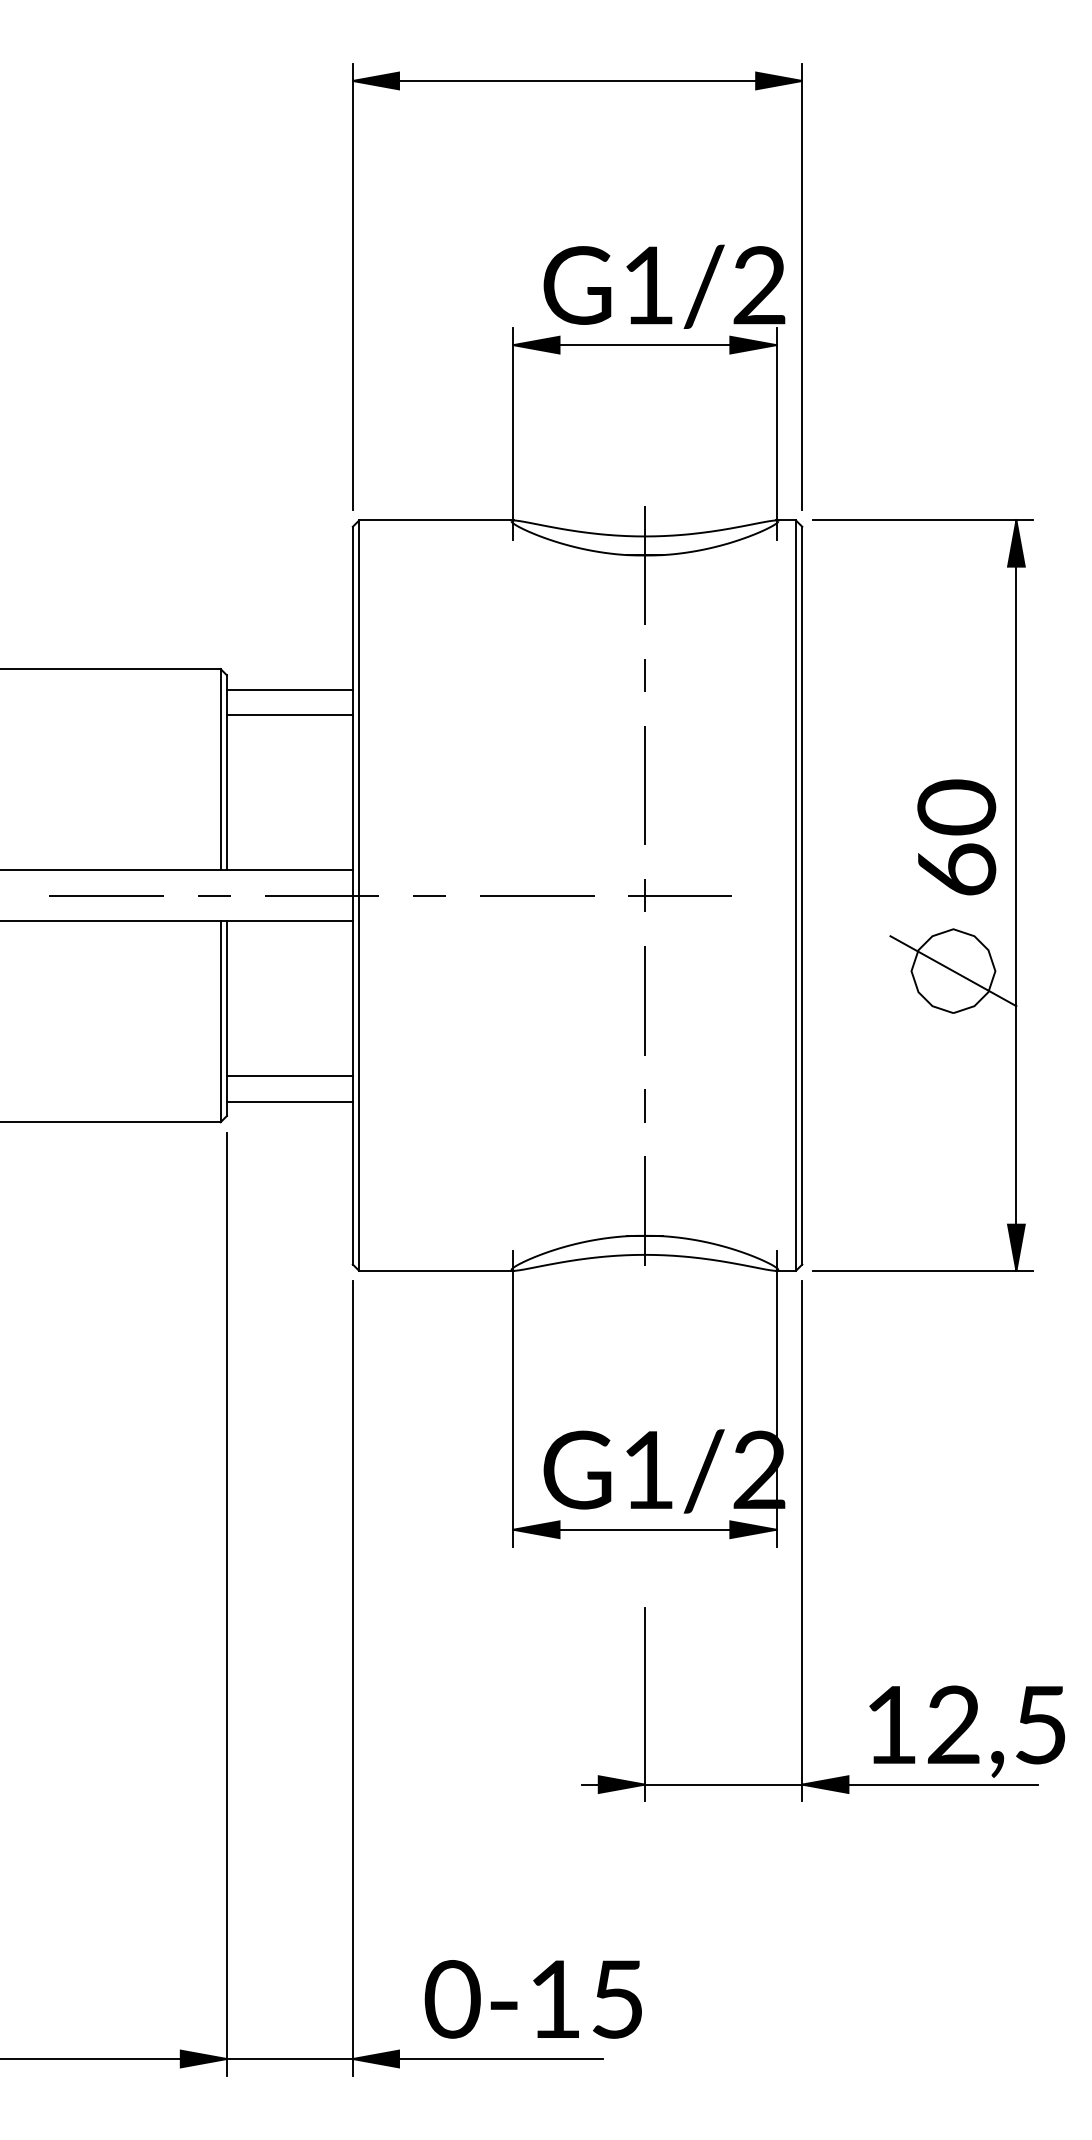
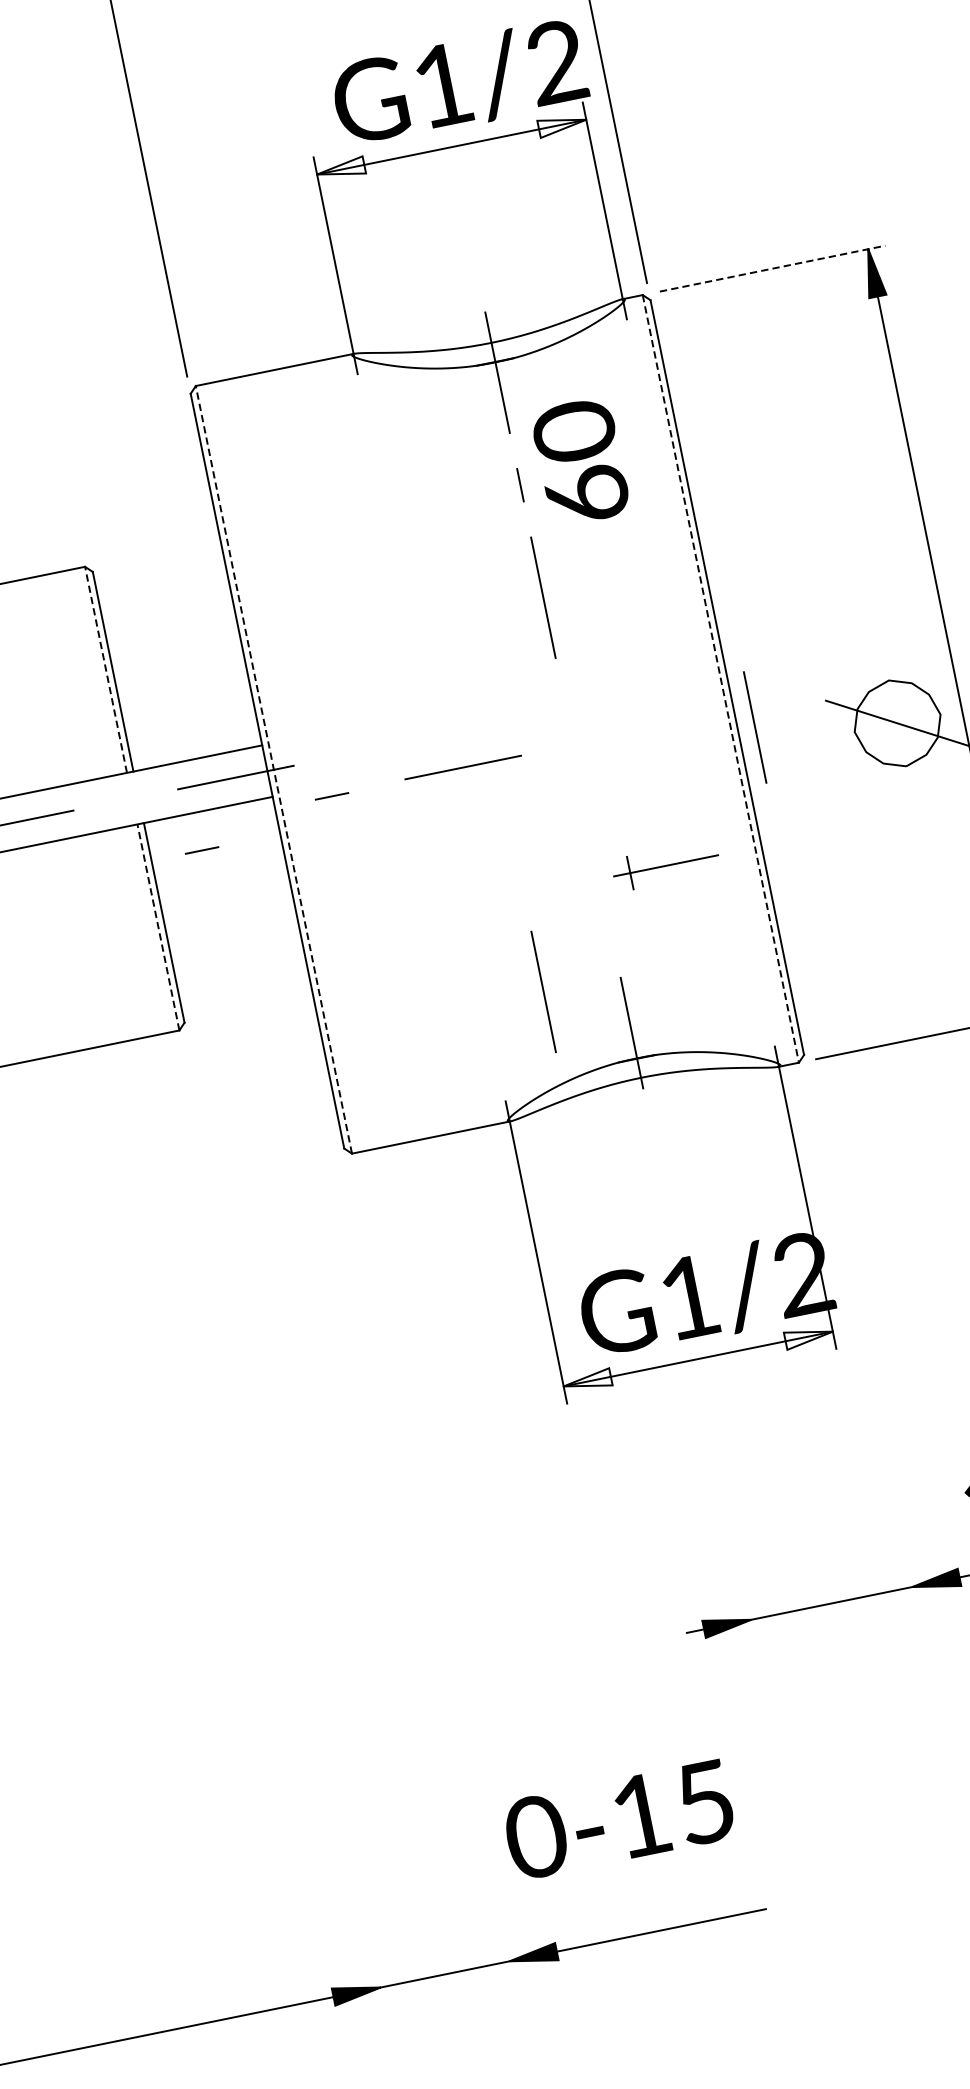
fill: (536, 344) -> (340, 169), removed
fill: (753, 344) -> (562, 123), removed
line: (923, 520) -> (773, 268), solid -> dashed
line: (289, 689) -> (159, 573), removed
line: (289, 715) -> (165, 600), removed
line: (220, 769) -> (105, 669), solid -> dashed
text: (956, 837) -> (580, 462), moved
line: (214, 895) -> (202, 850), moved
line: (359, 895) -> (274, 769), solid -> dashed
line: (429, 895) -> (331, 796), moved
line: (537, 895) -> (463, 767), moved
part: (679, 895) -> (665, 865), moved
line: (796, 896) -> (721, 679), solid -> dashed
line: (644, 1000) -> (754, 727), moved
line: (220, 1021) -> (158, 927), solid -> dashed
line: (289, 1076) -> (240, 969), removed
line: (289, 1101) -> (245, 994), removed
line: (644, 1105) -> (609, 925), removed
line: (569, 1155) -> (543, 991), added
fill: (536, 1529) -> (587, 1381), removed
fill: (753, 1529) -> (809, 1336), removed
line: (802, 1541) -> (861, 1338), removed
line: (226, 1603) -> (285, 1521), removed
line: (352, 1678) -> (430, 1572), removed
line: (644, 1704) -> (734, 1537), removed
text: (532, 1999) -> (618, 1820), moved

